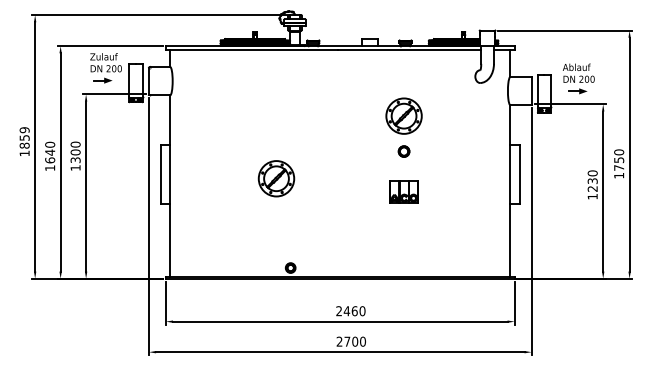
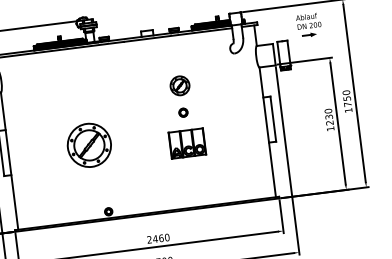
part: (578, 78) -> (308, 25), moved
part: (403, 115) -> (179, 85), size x0.7
part: (276, 178) -> (89, 145), size x1.6
part: (403, 191) -> (186, 143), size x1.6

